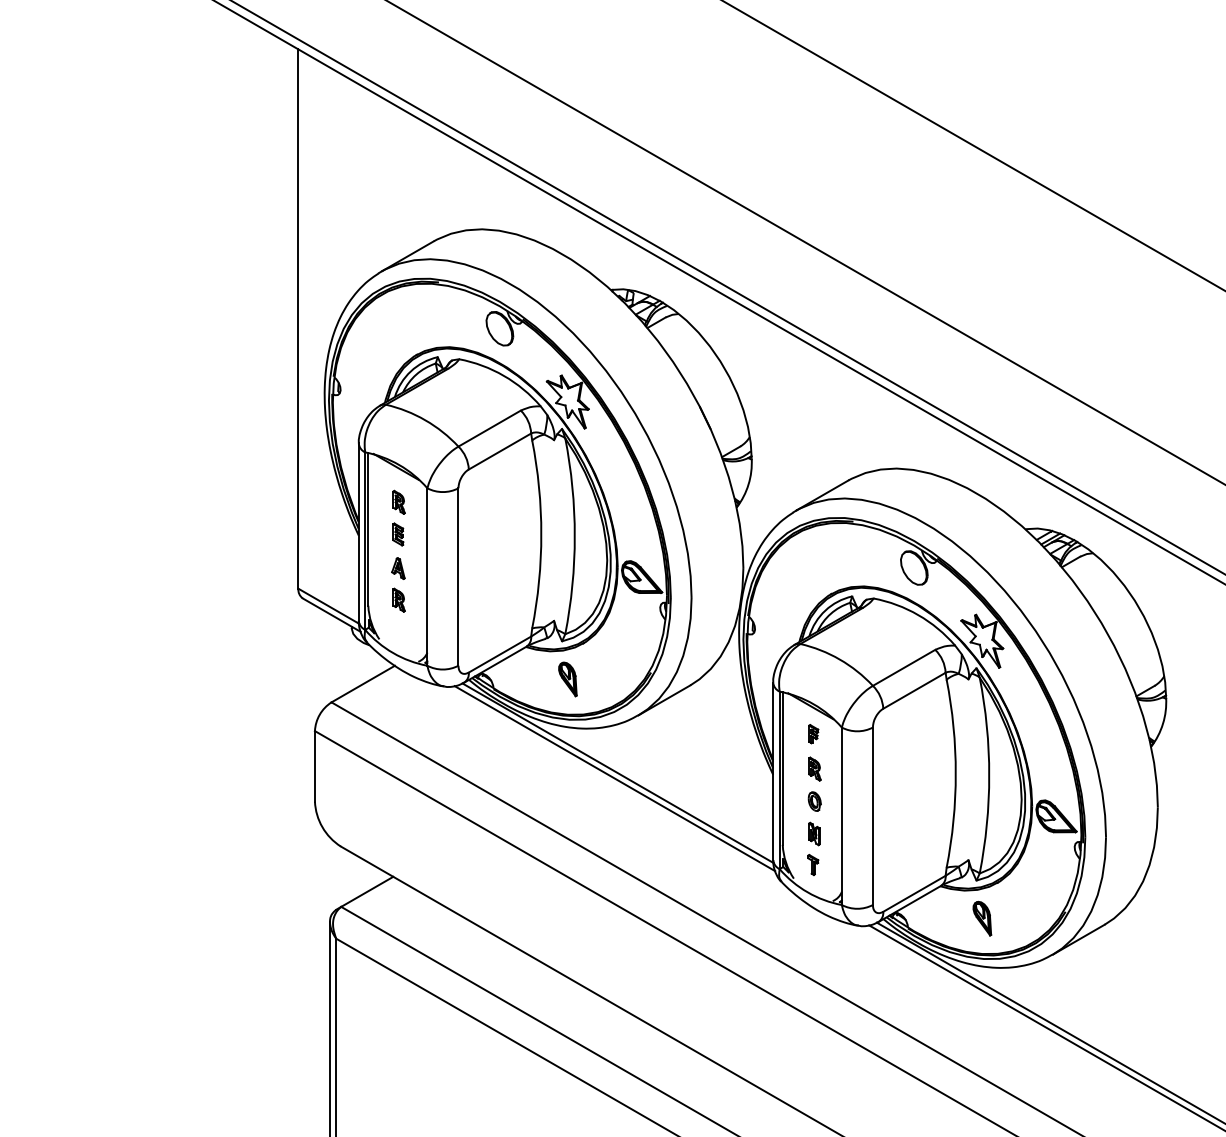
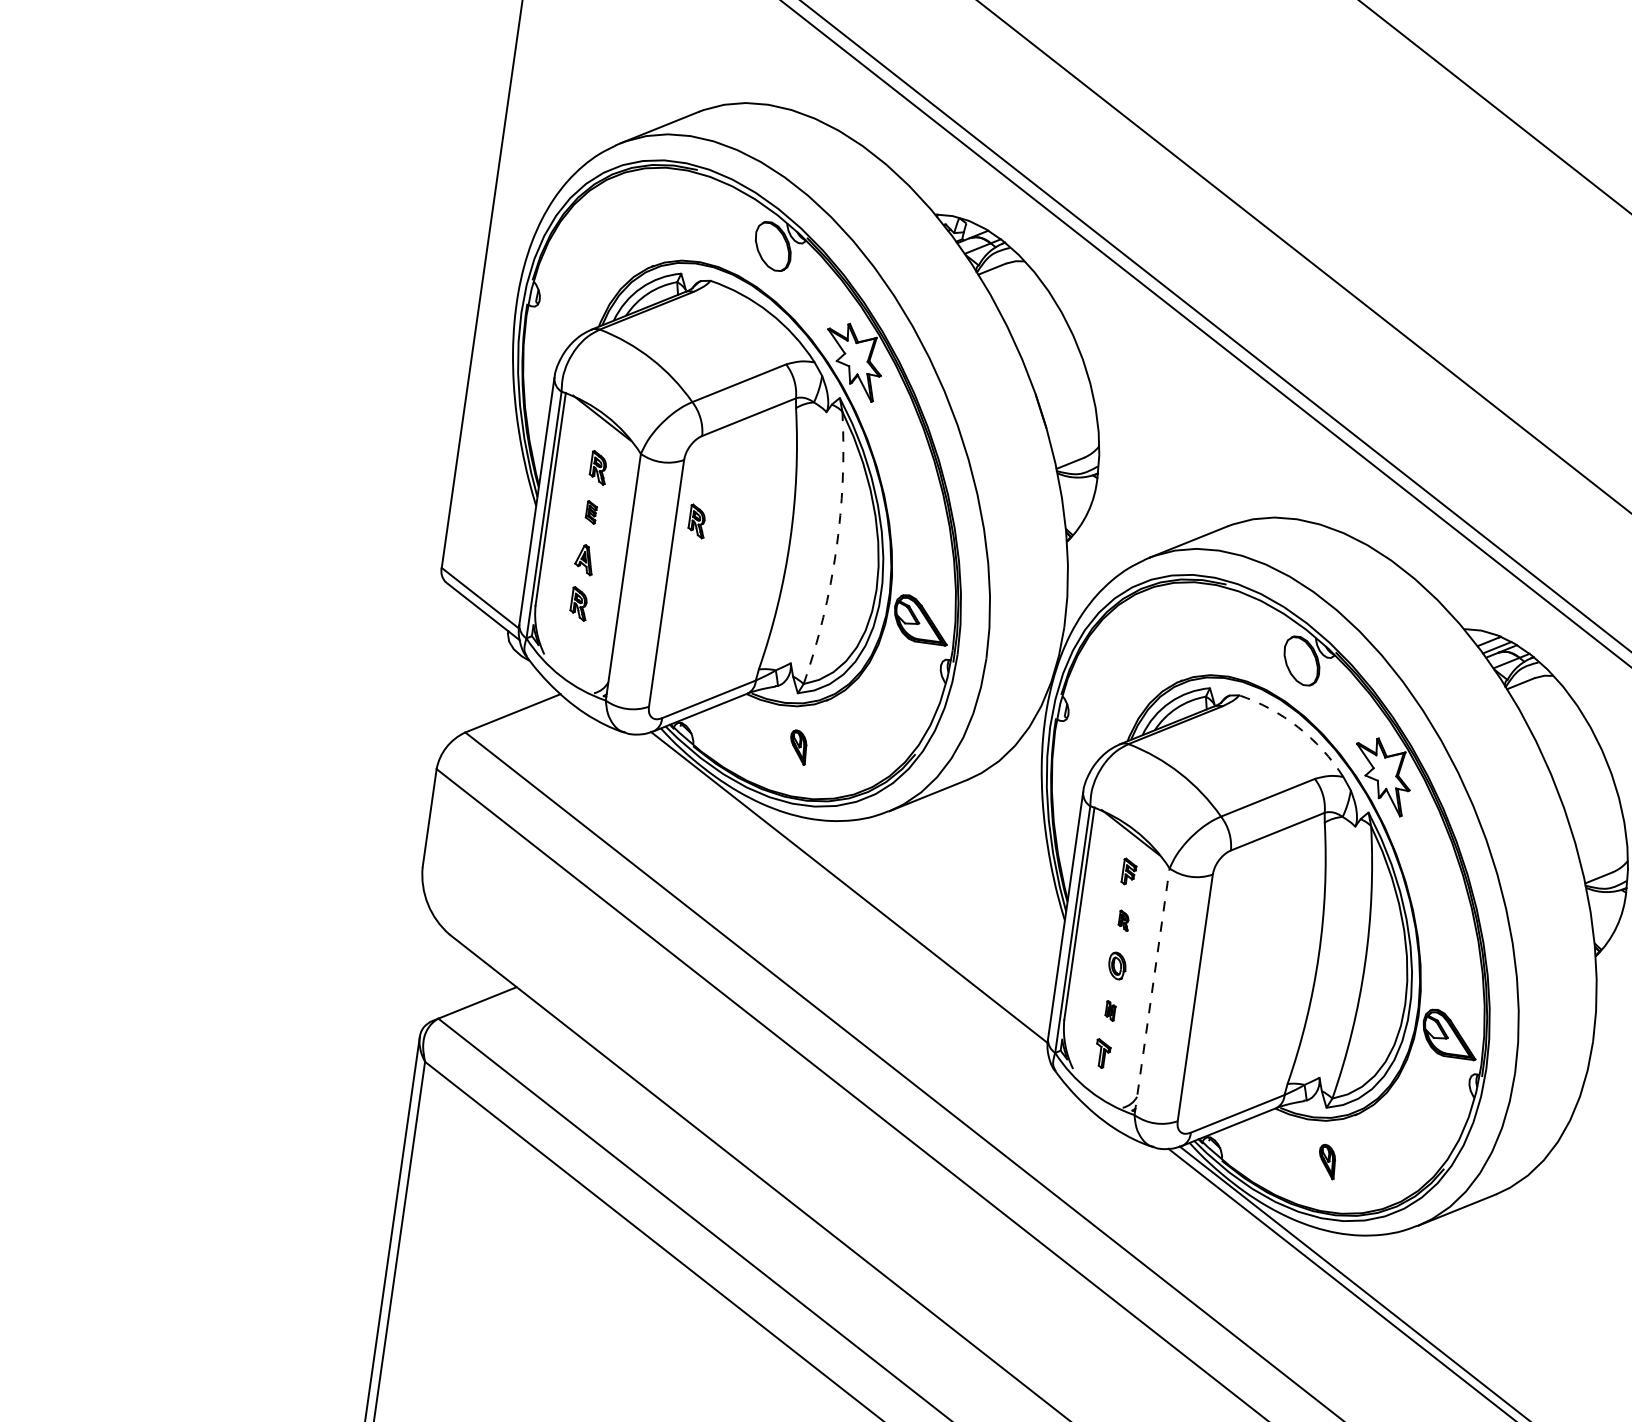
part: (473, 529) -> (696, 520), added
part: (398, 534) -> (591, 512), size x0.7
arc: (574, 536) -> (835, 549), solid -> dashed
arc: (918, 615) -> (1298, 727), solid -> dashed
part: (567, 679) -> (797, 747), size x0.7
part: (814, 768) -> (1123, 919), size x0.6
line: (614, 778) -> (843, 894), removed
line: (841, 816) -> (1151, 991), solid -> dashed
part: (814, 833) -> (1110, 1010), size x0.6
part: (982, 918) -> (1327, 1161), size x0.7

